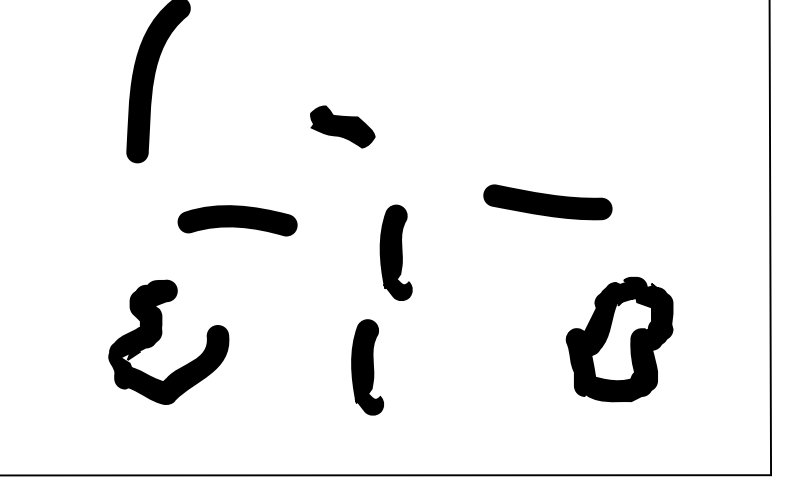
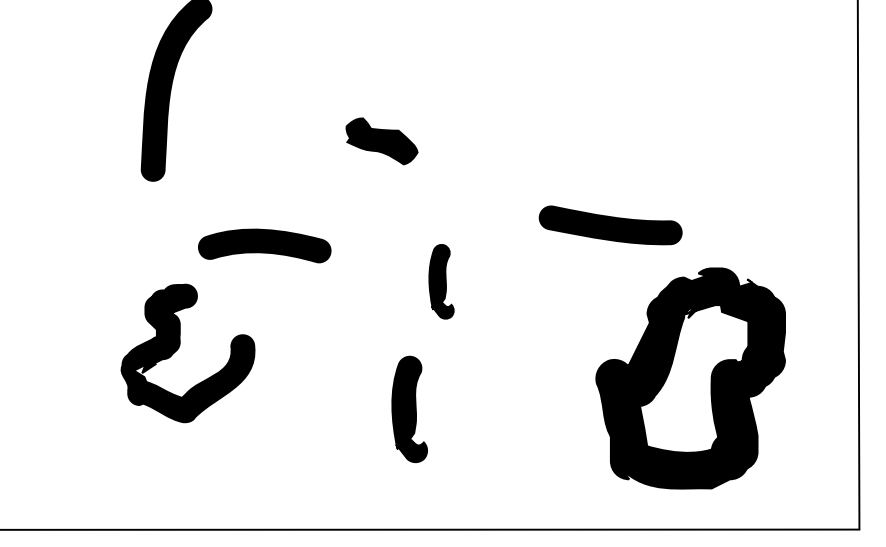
part: (396, 252) -> (441, 281), size x0.7
part: (160, 338) -> (178, 349), moved
part: (619, 338) -> (690, 377), size x1.6

